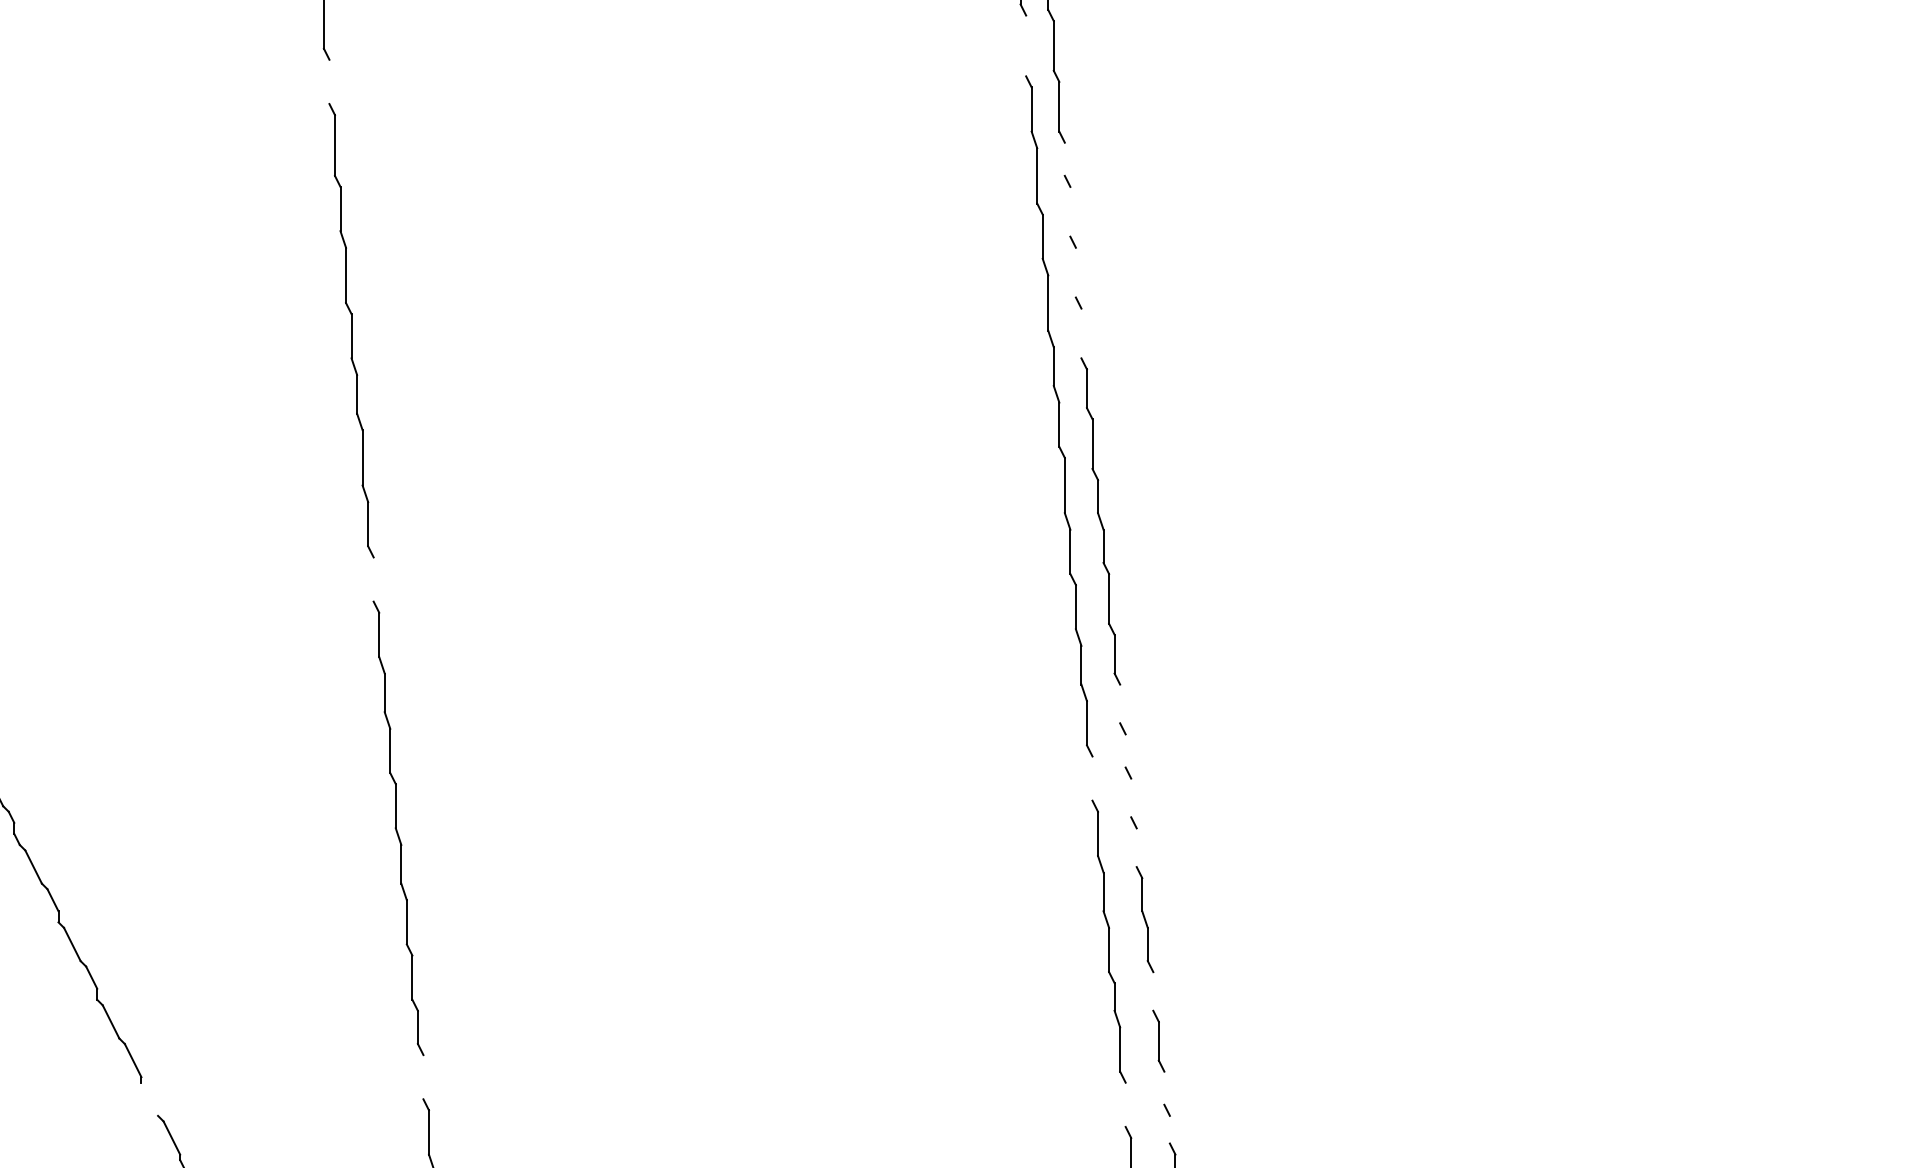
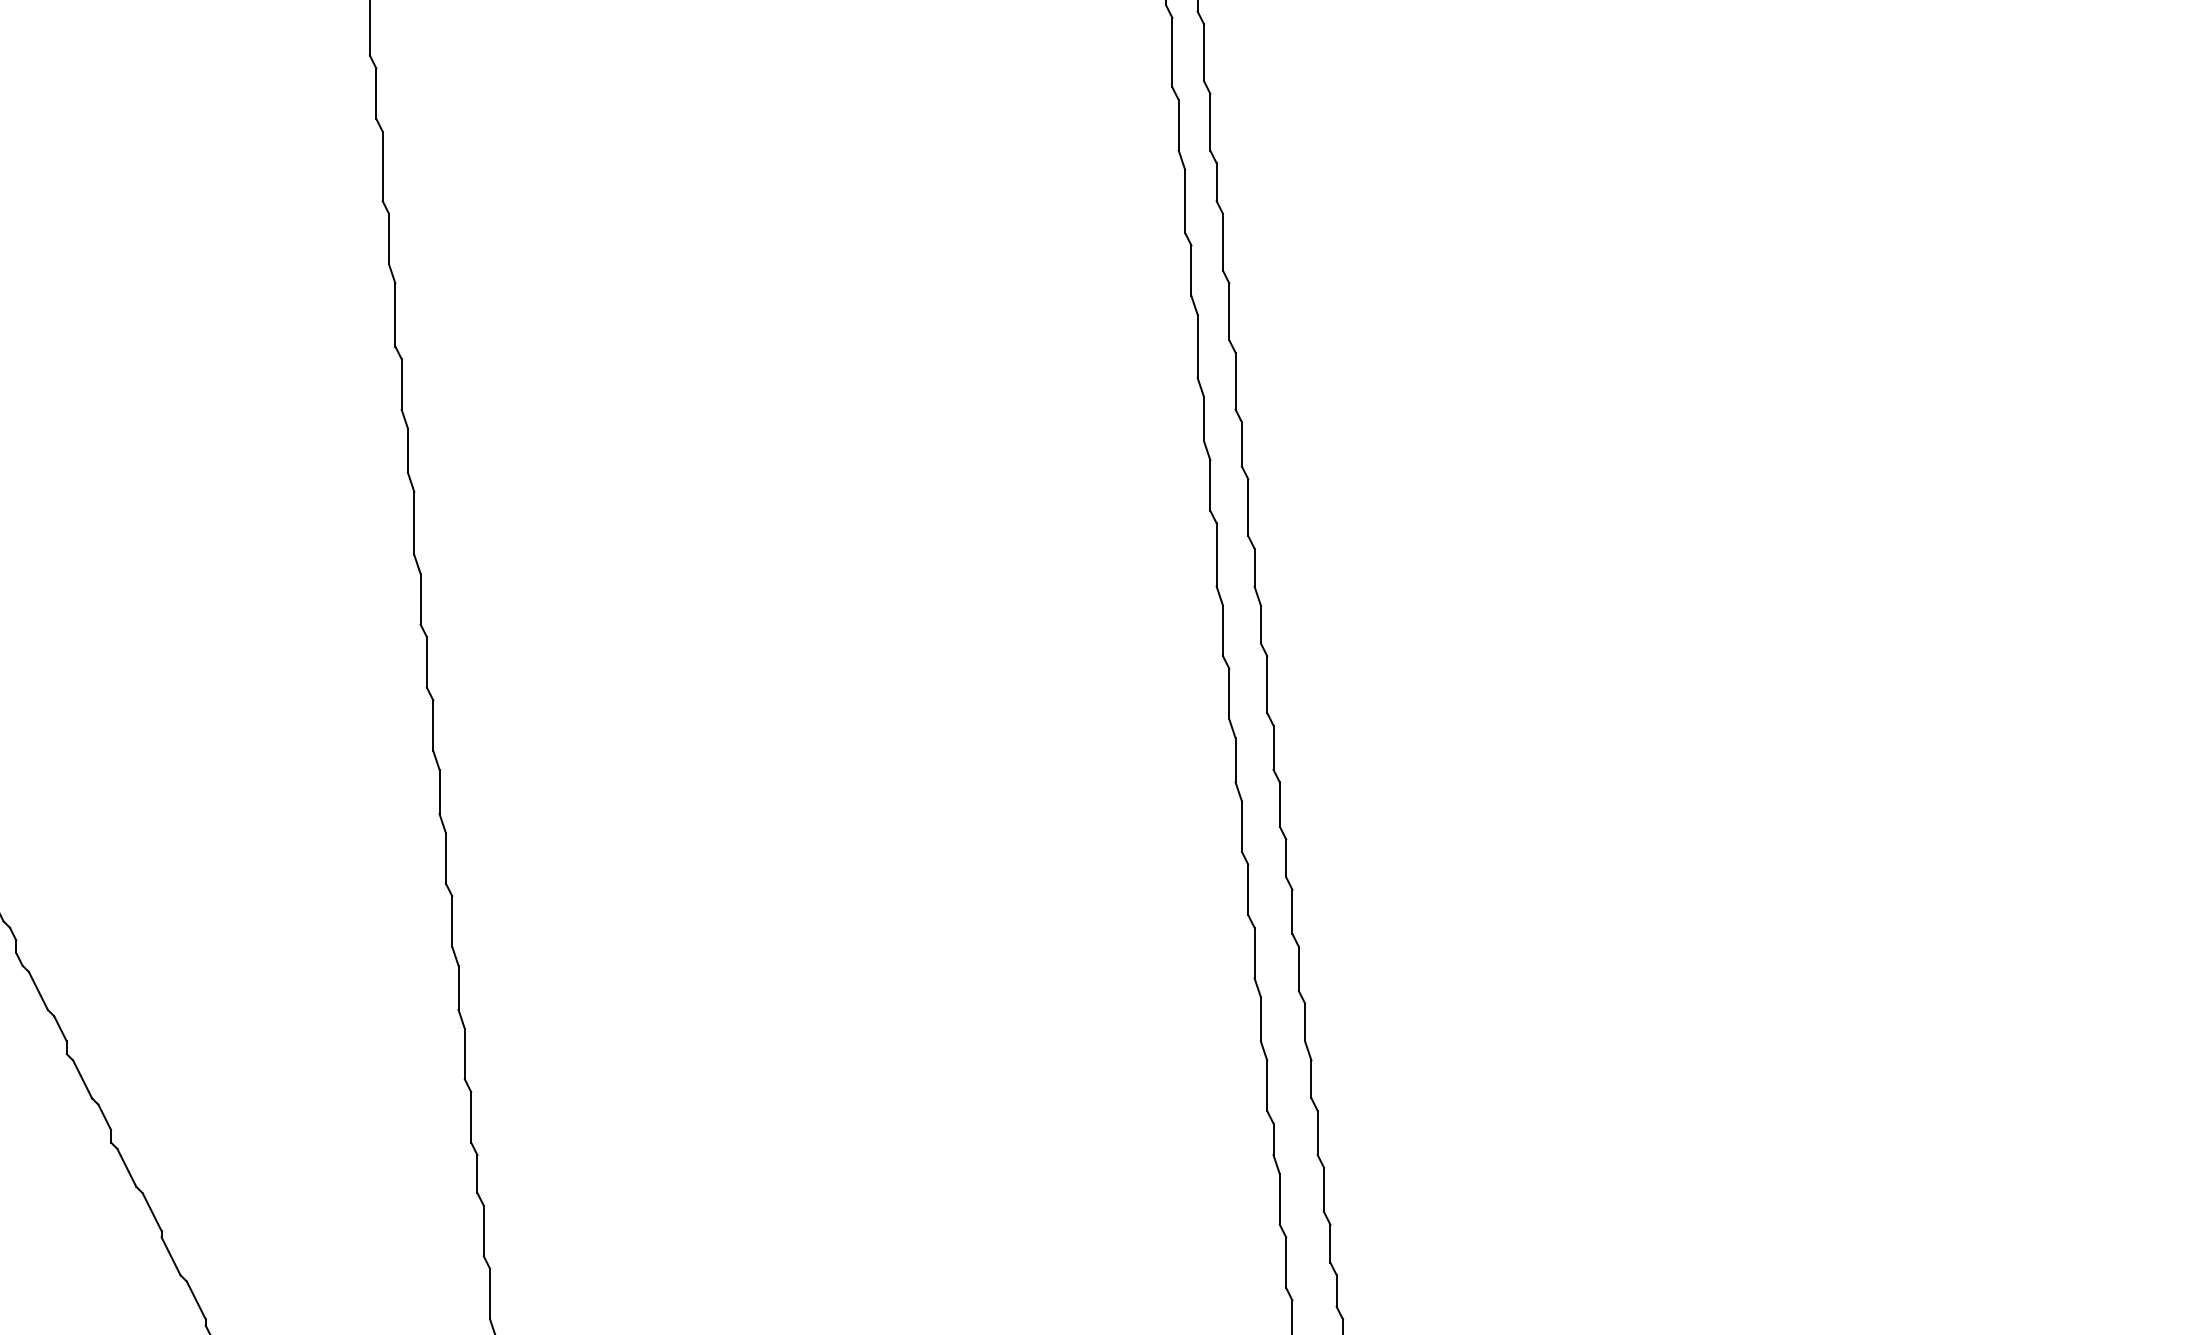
line: (1026, 45) -> (1172, 52), added
line: (329, 81) -> (376, 93), added
line: (1064, 158) -> (1216, 181), added
line: (1070, 211) -> (1223, 241), added
line: (1075, 272) -> (1228, 311), added
line: (1081, 333) -> (1235, 381), added
line: (373, 579) -> (426, 662), added
line: (1120, 703) -> (1280, 804), added
line: (1125, 750) -> (1285, 857), added
line: (1092, 778) -> (1248, 889), added
line: (1131, 797) -> (1292, 911), added
line: (1136, 847) -> (1298, 968), added
line: (1153, 991) -> (1317, 1133), added
line: (423, 1077) -> (483, 1231), added
line: (1164, 1087) -> (1330, 1242), added
line: (149, 1098) -> (170, 1255), added
line: (1125, 1104) -> (1285, 1262), added
line: (1169, 1129) -> (1336, 1290), added

